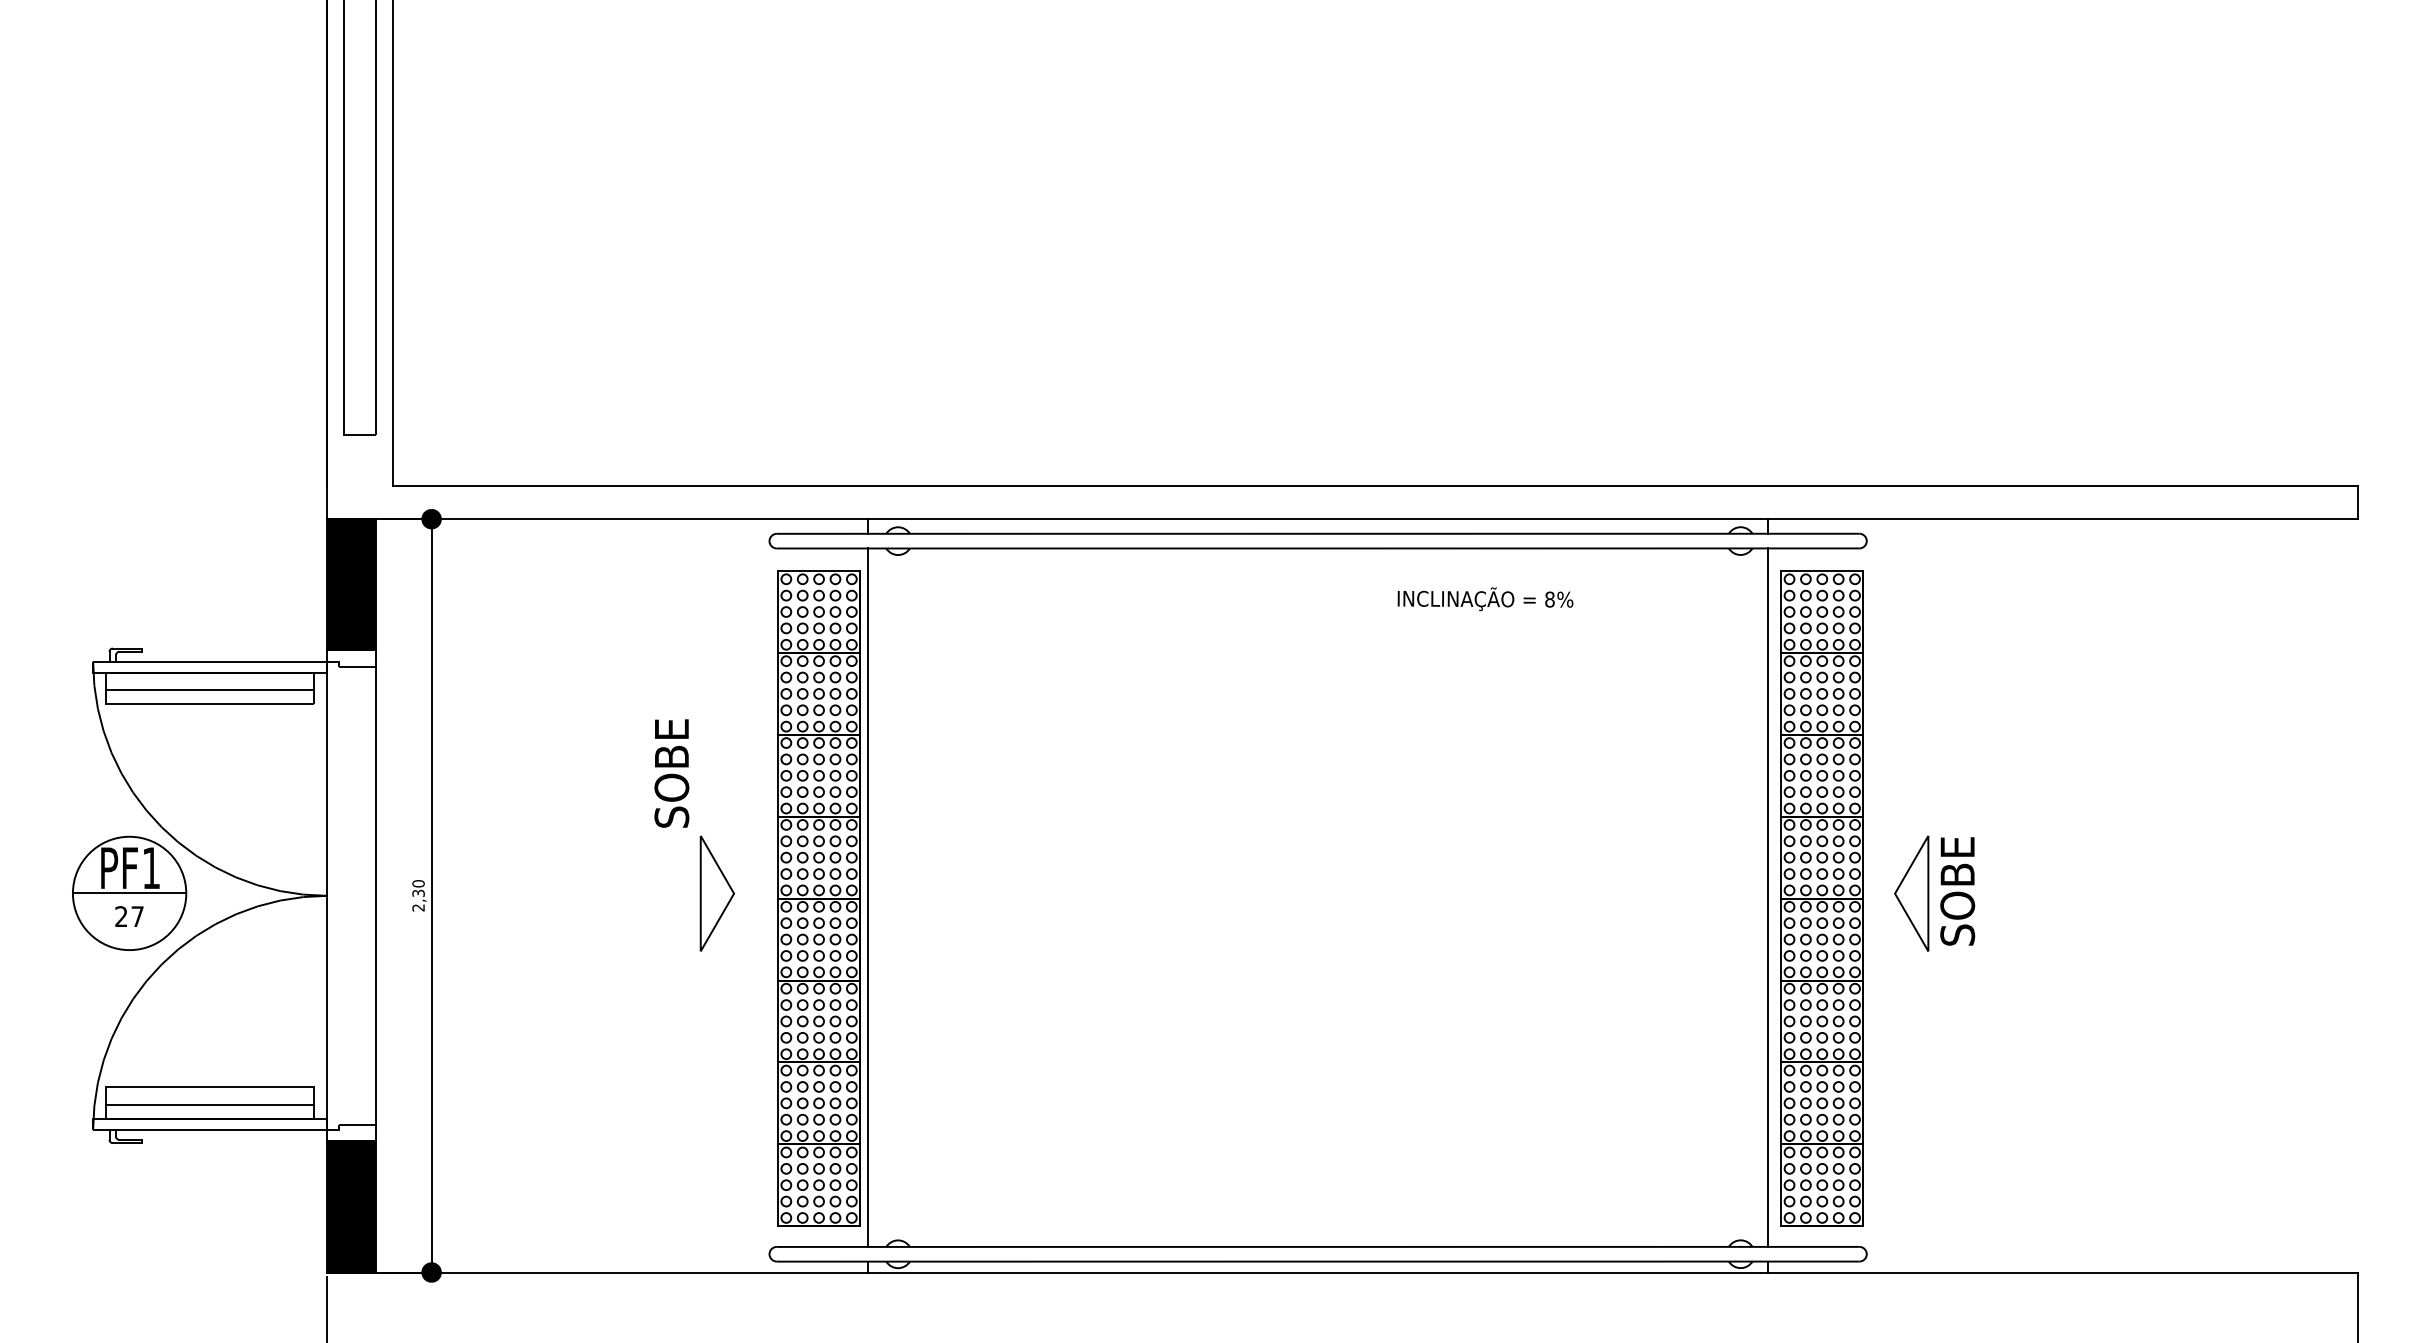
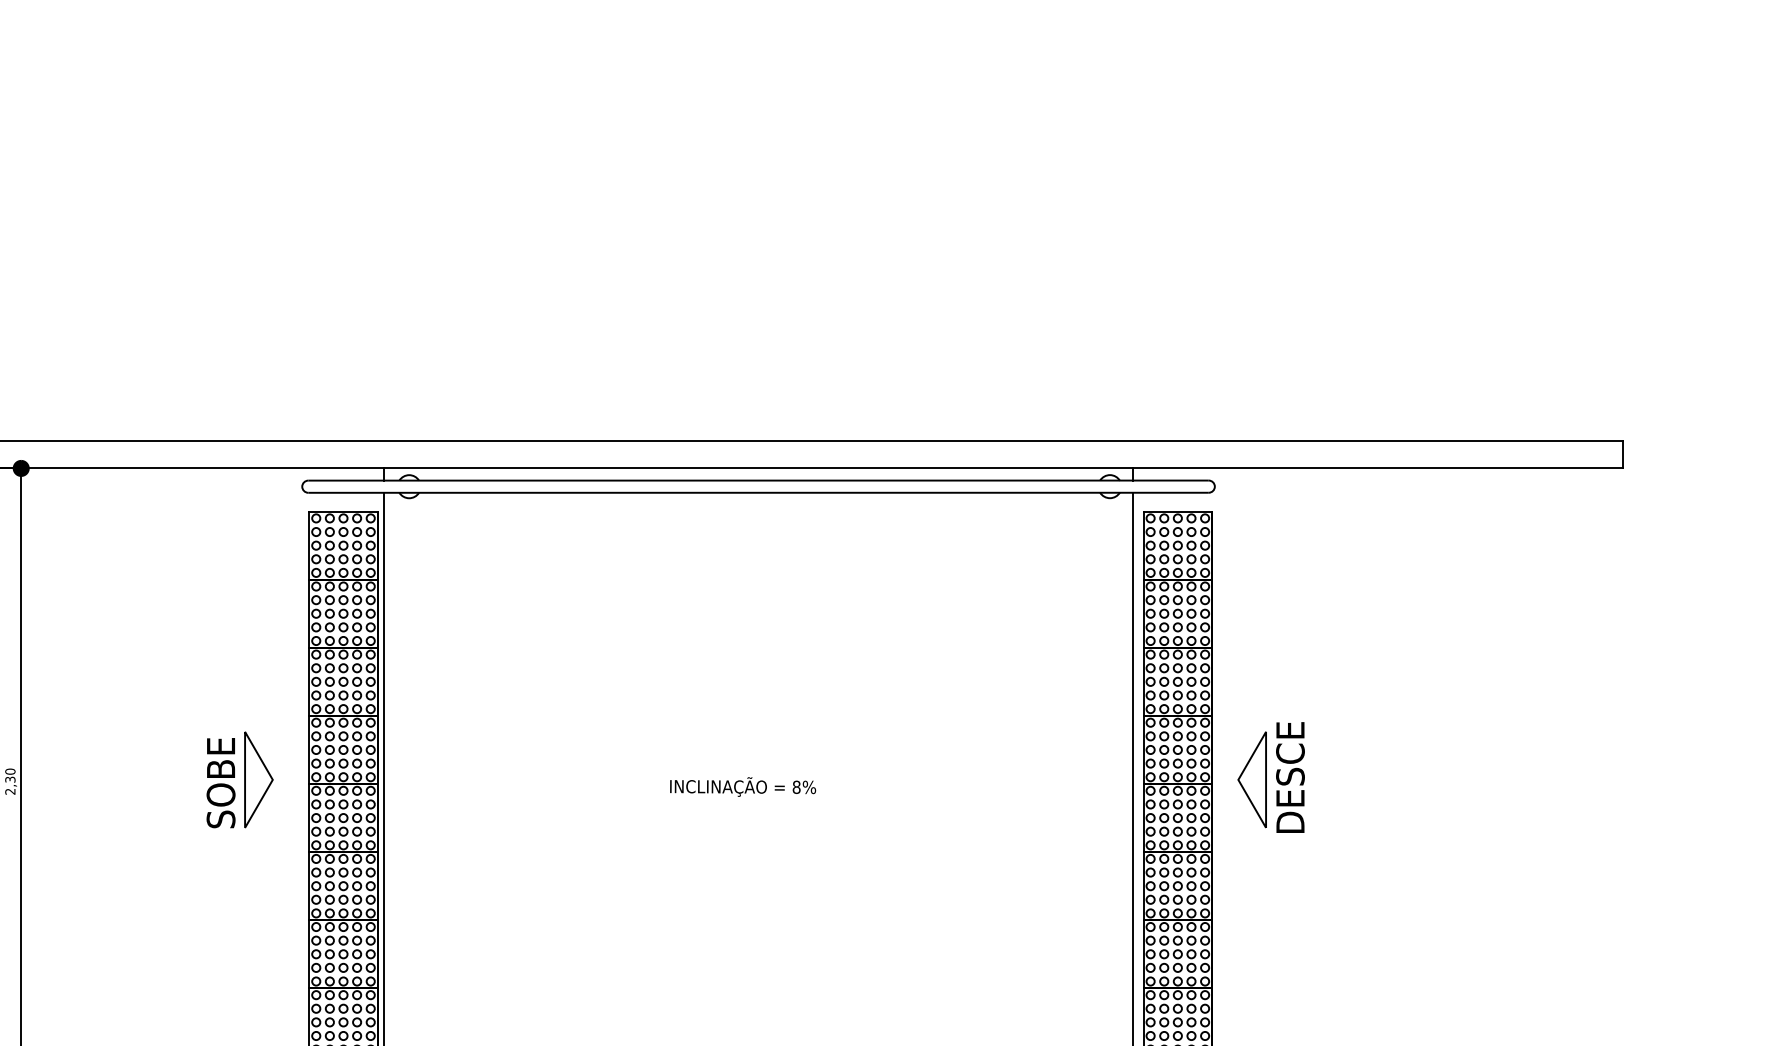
text: (1485, 599) -> (743, 787), moved
text: (671, 773) -> (220, 783), moved
text: (1957, 890) -> (1290, 777), SOBE -> DESCE

